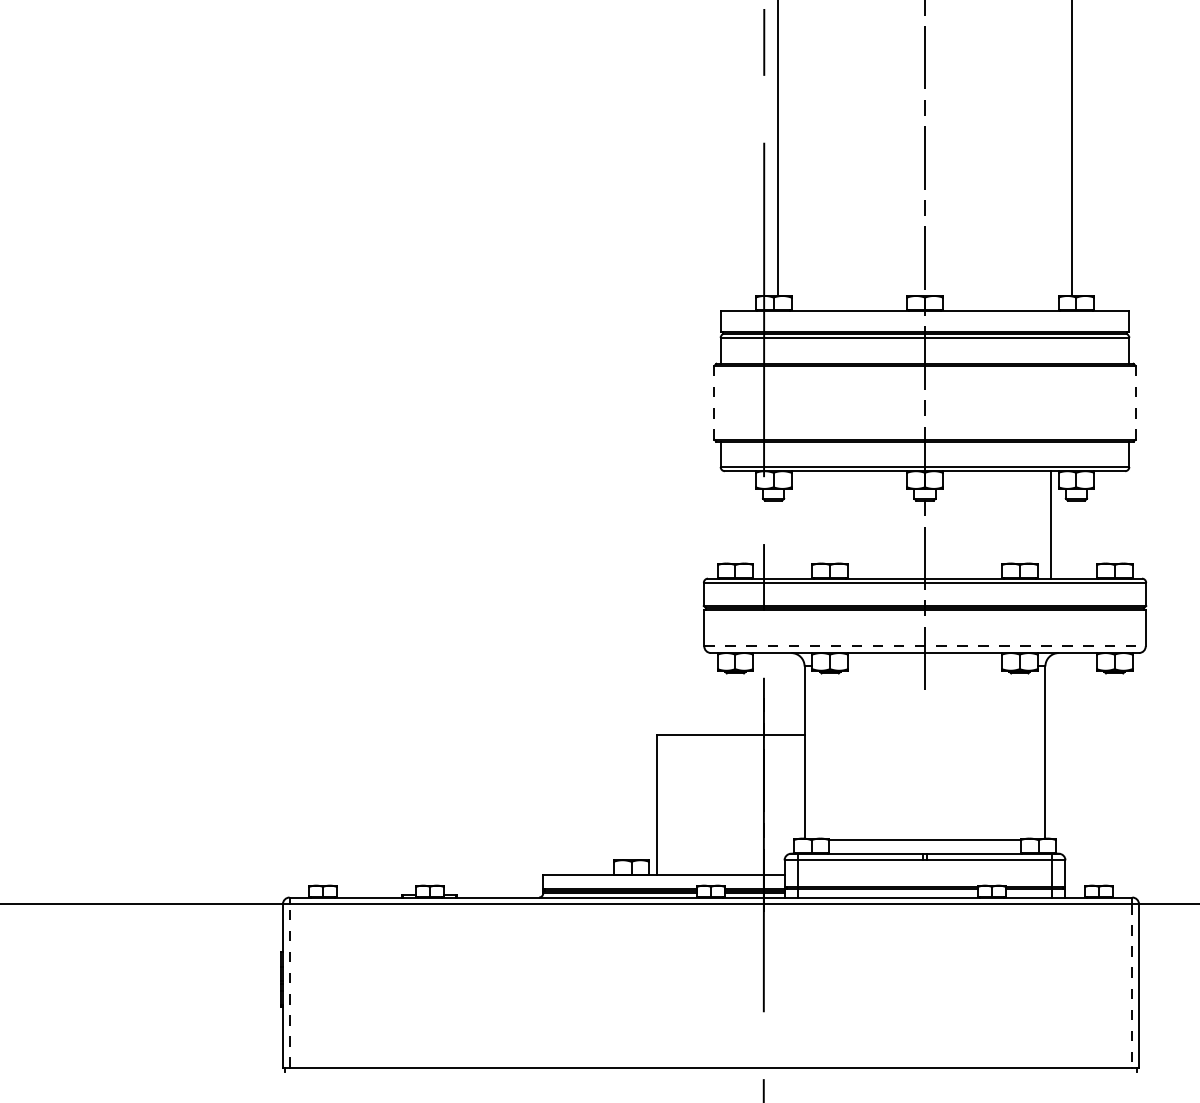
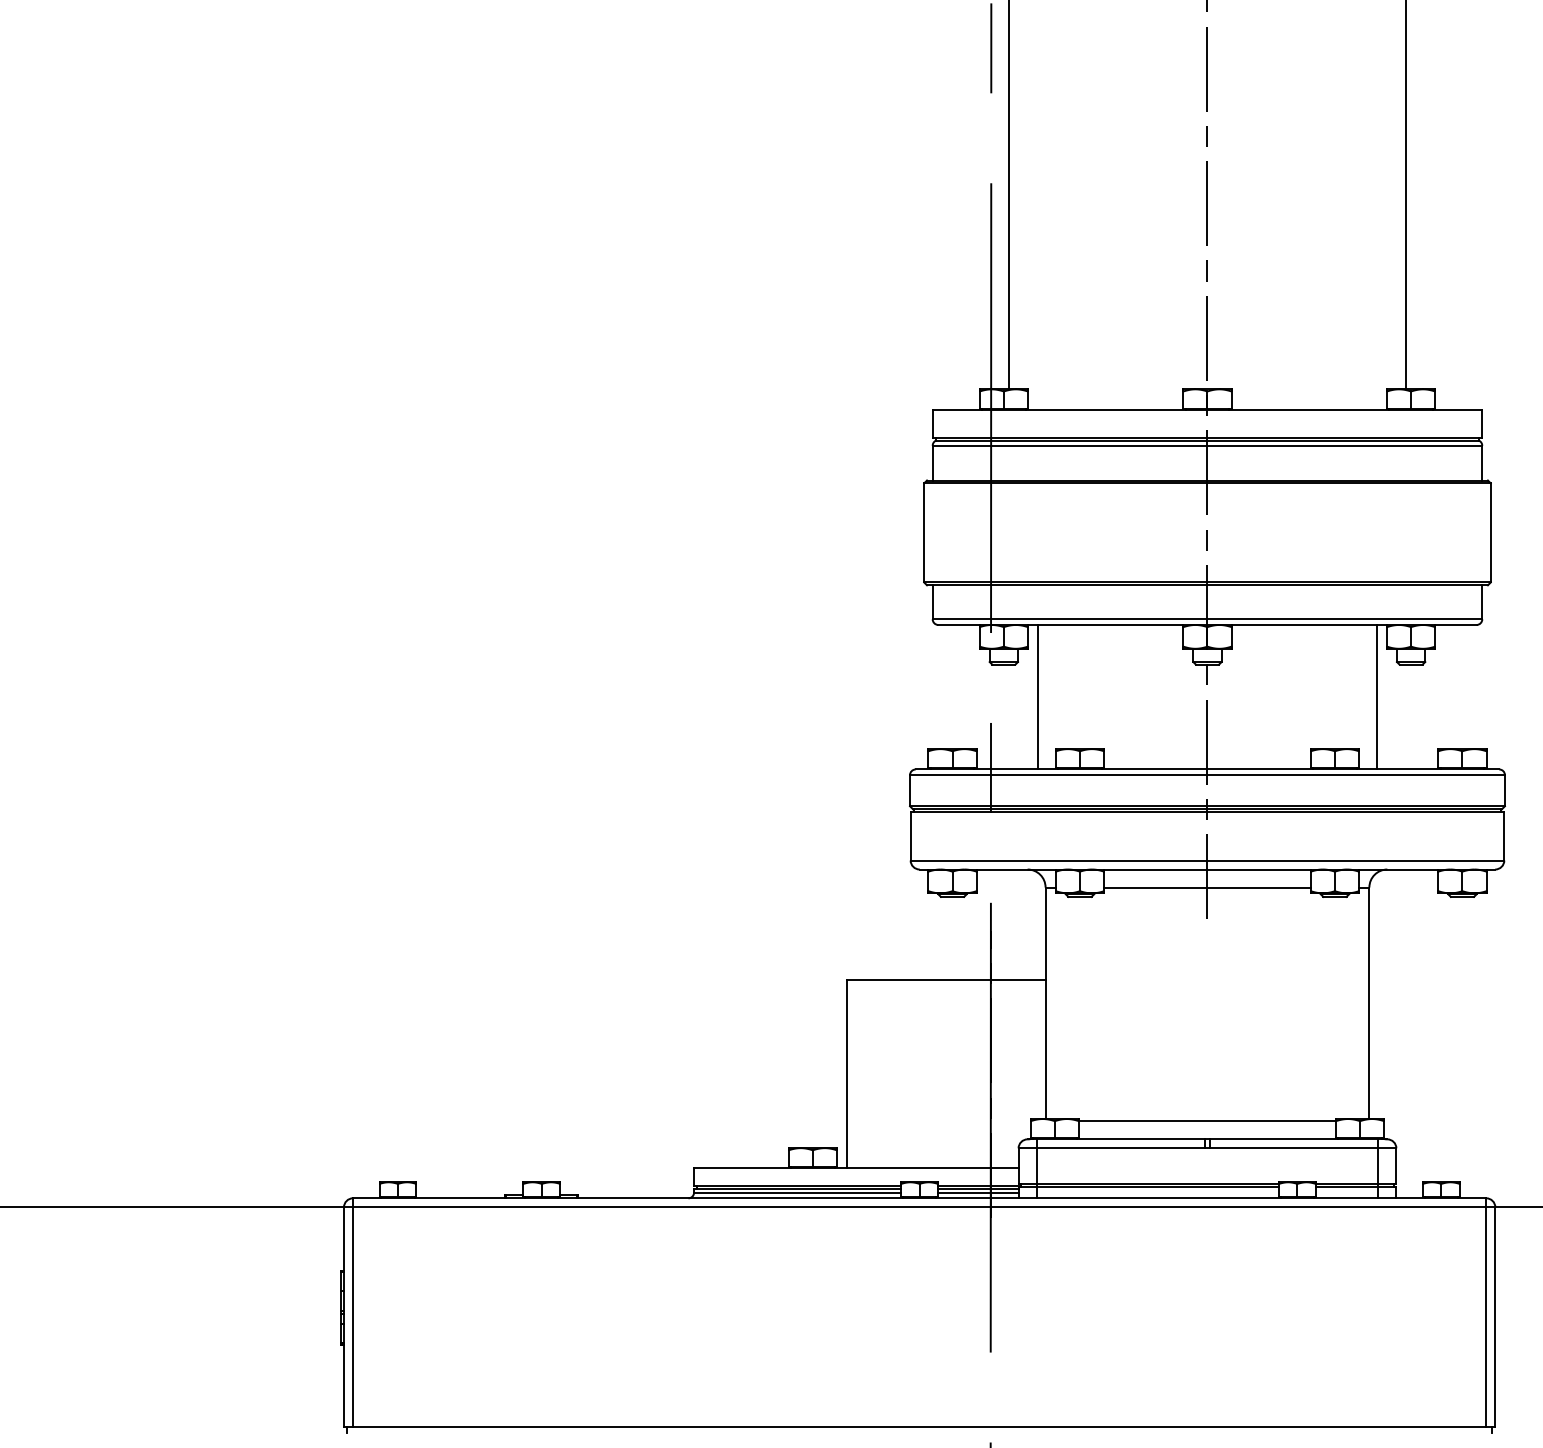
line: (714, 402) -> (924, 532), dashed -> solid
line: (1135, 402) -> (1490, 532), dashed -> solid
line: (798, 524) -> (1037, 696), added
line: (925, 646) -> (1208, 860), dashed -> solid
line: (924, 666) -> (1206, 887), added
line: (289, 985) -> (352, 1316), dashed -> solid
line: (1132, 985) -> (1486, 1316), dashed -> solid

